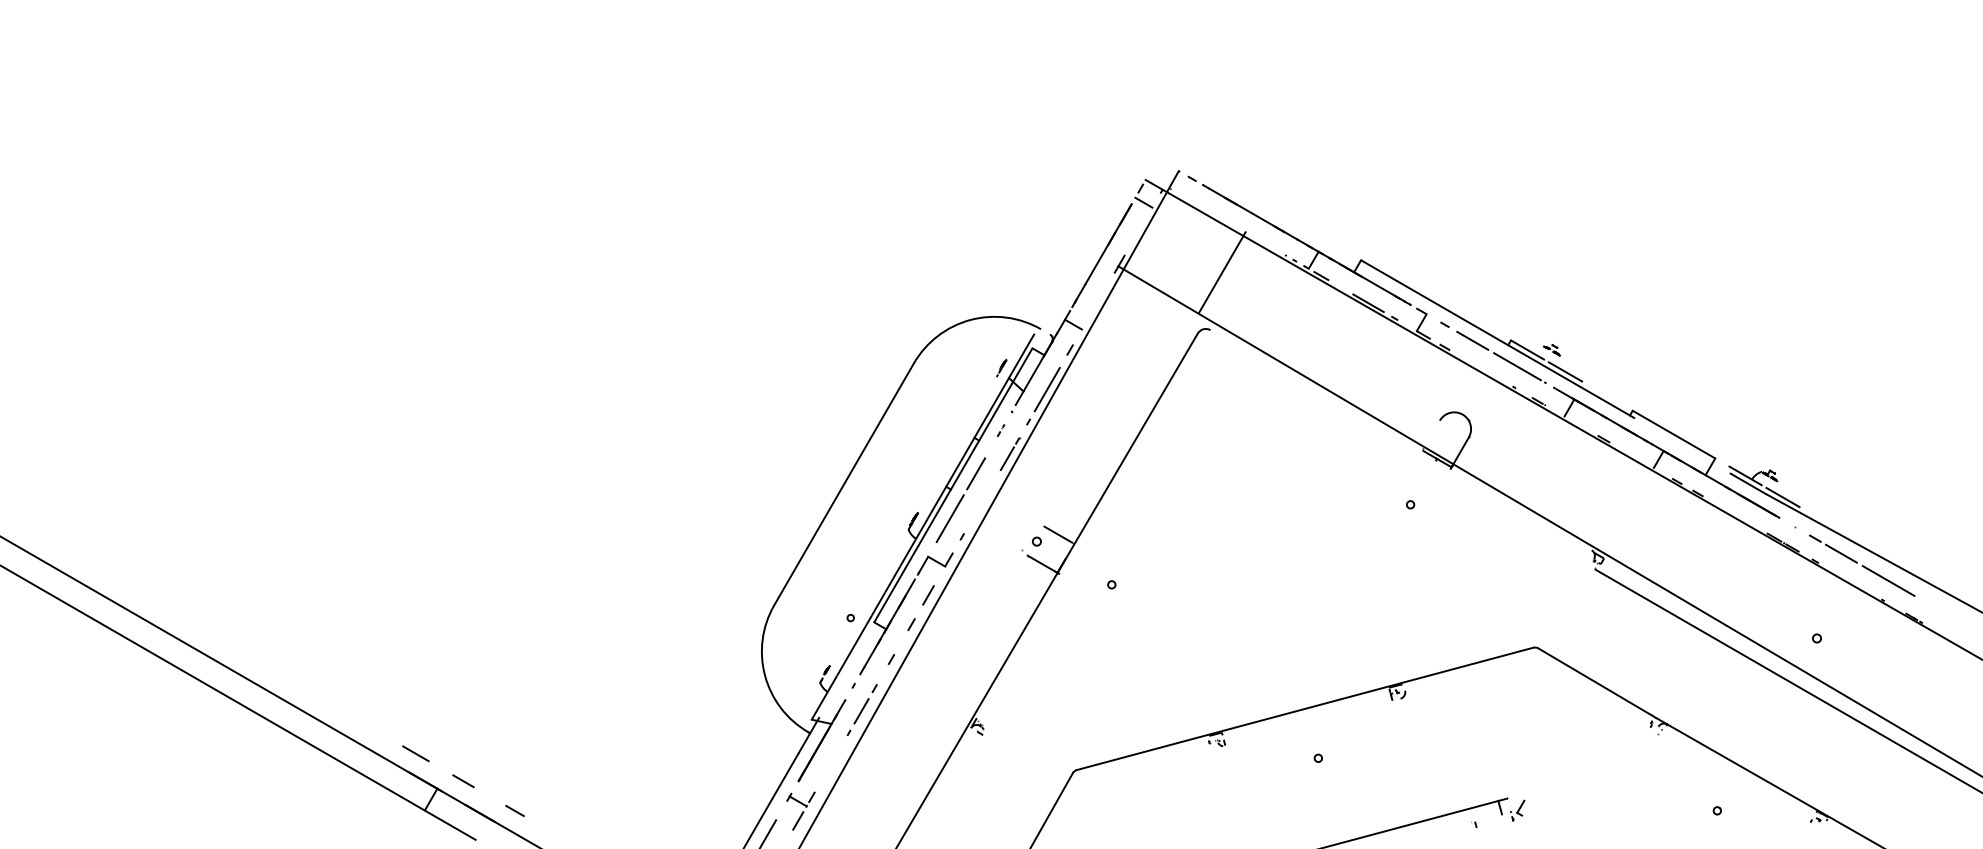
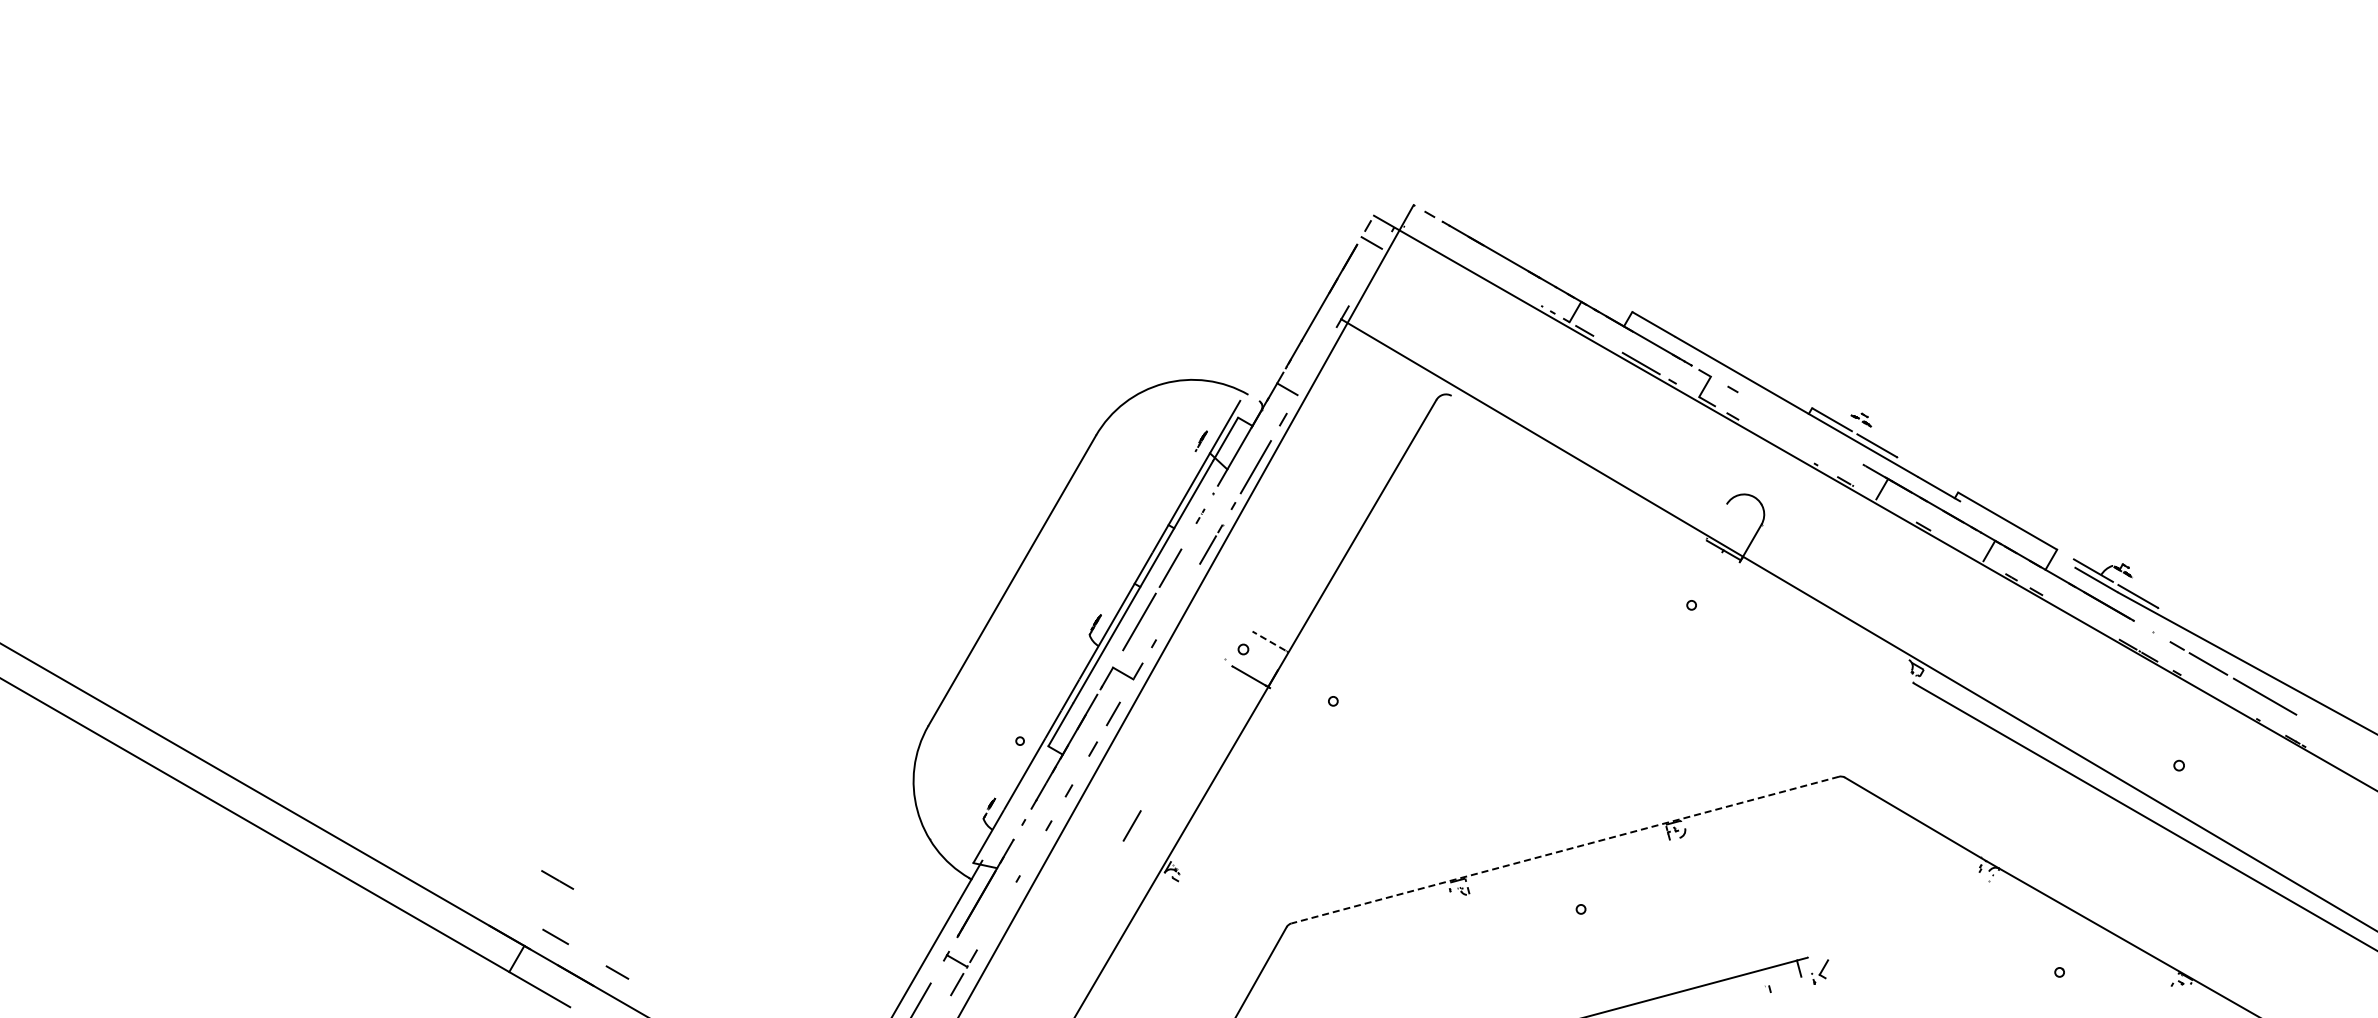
line: (1222, 272) -> (1465, 326), removed
line: (1501, 357) -> (1800, 428), removed
line: (1057, 534) -> (1268, 641), solid -> dashed
line: (1304, 709) -> (1564, 850), solid -> dashed
line: (861, 710) -> (1131, 825), moved
line: (415, 753) -> (557, 879), moved

